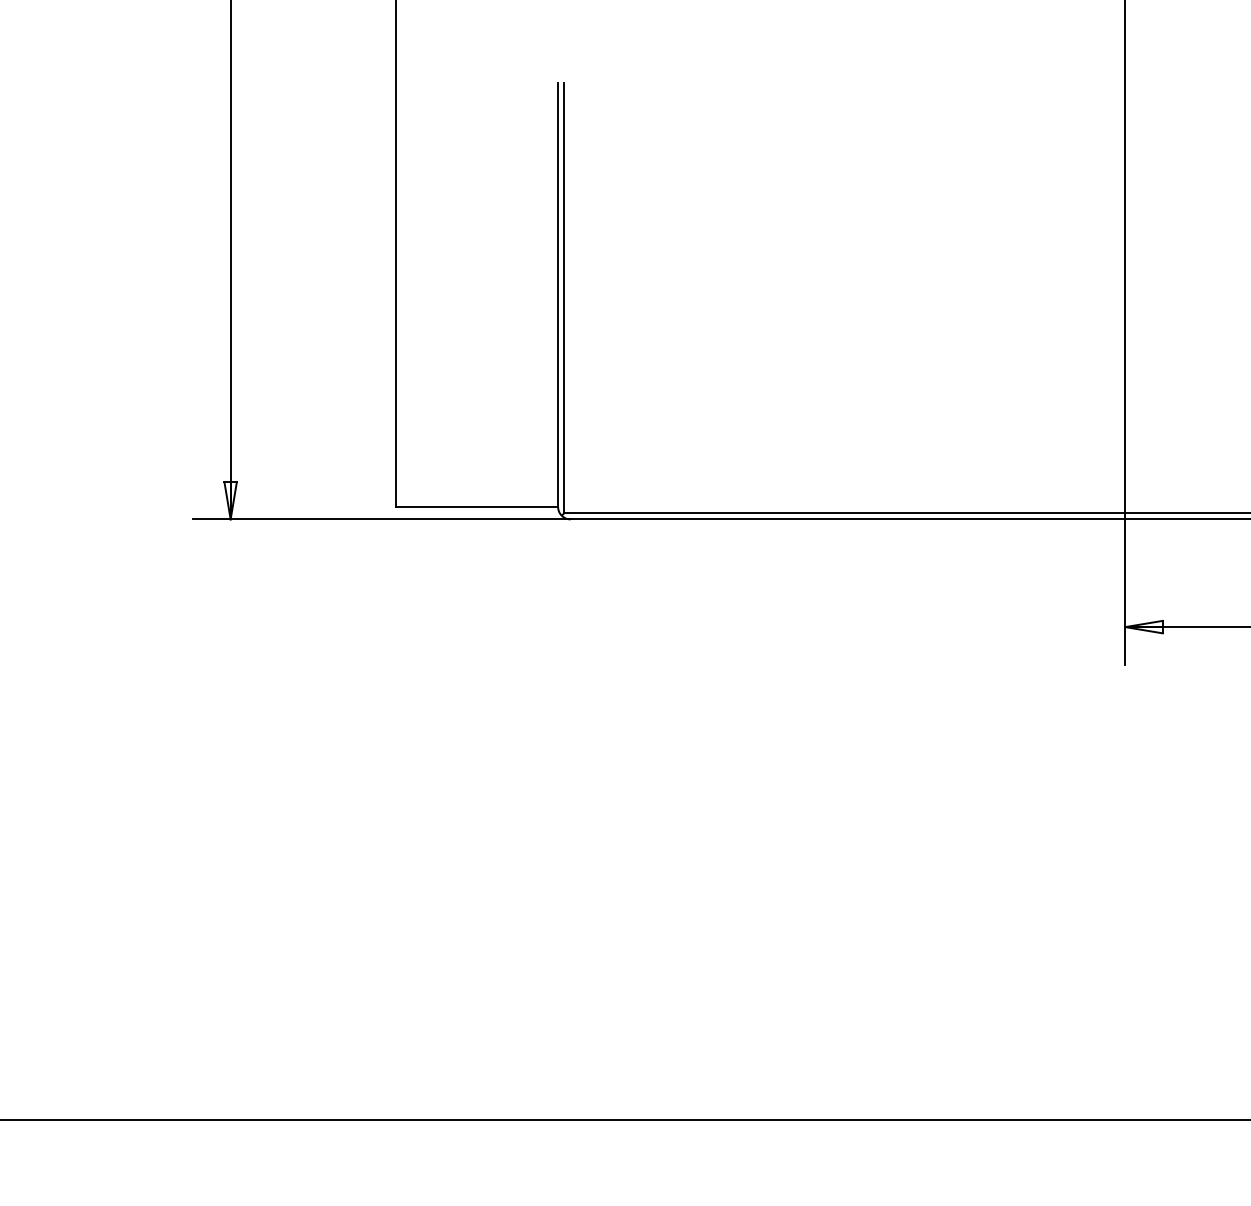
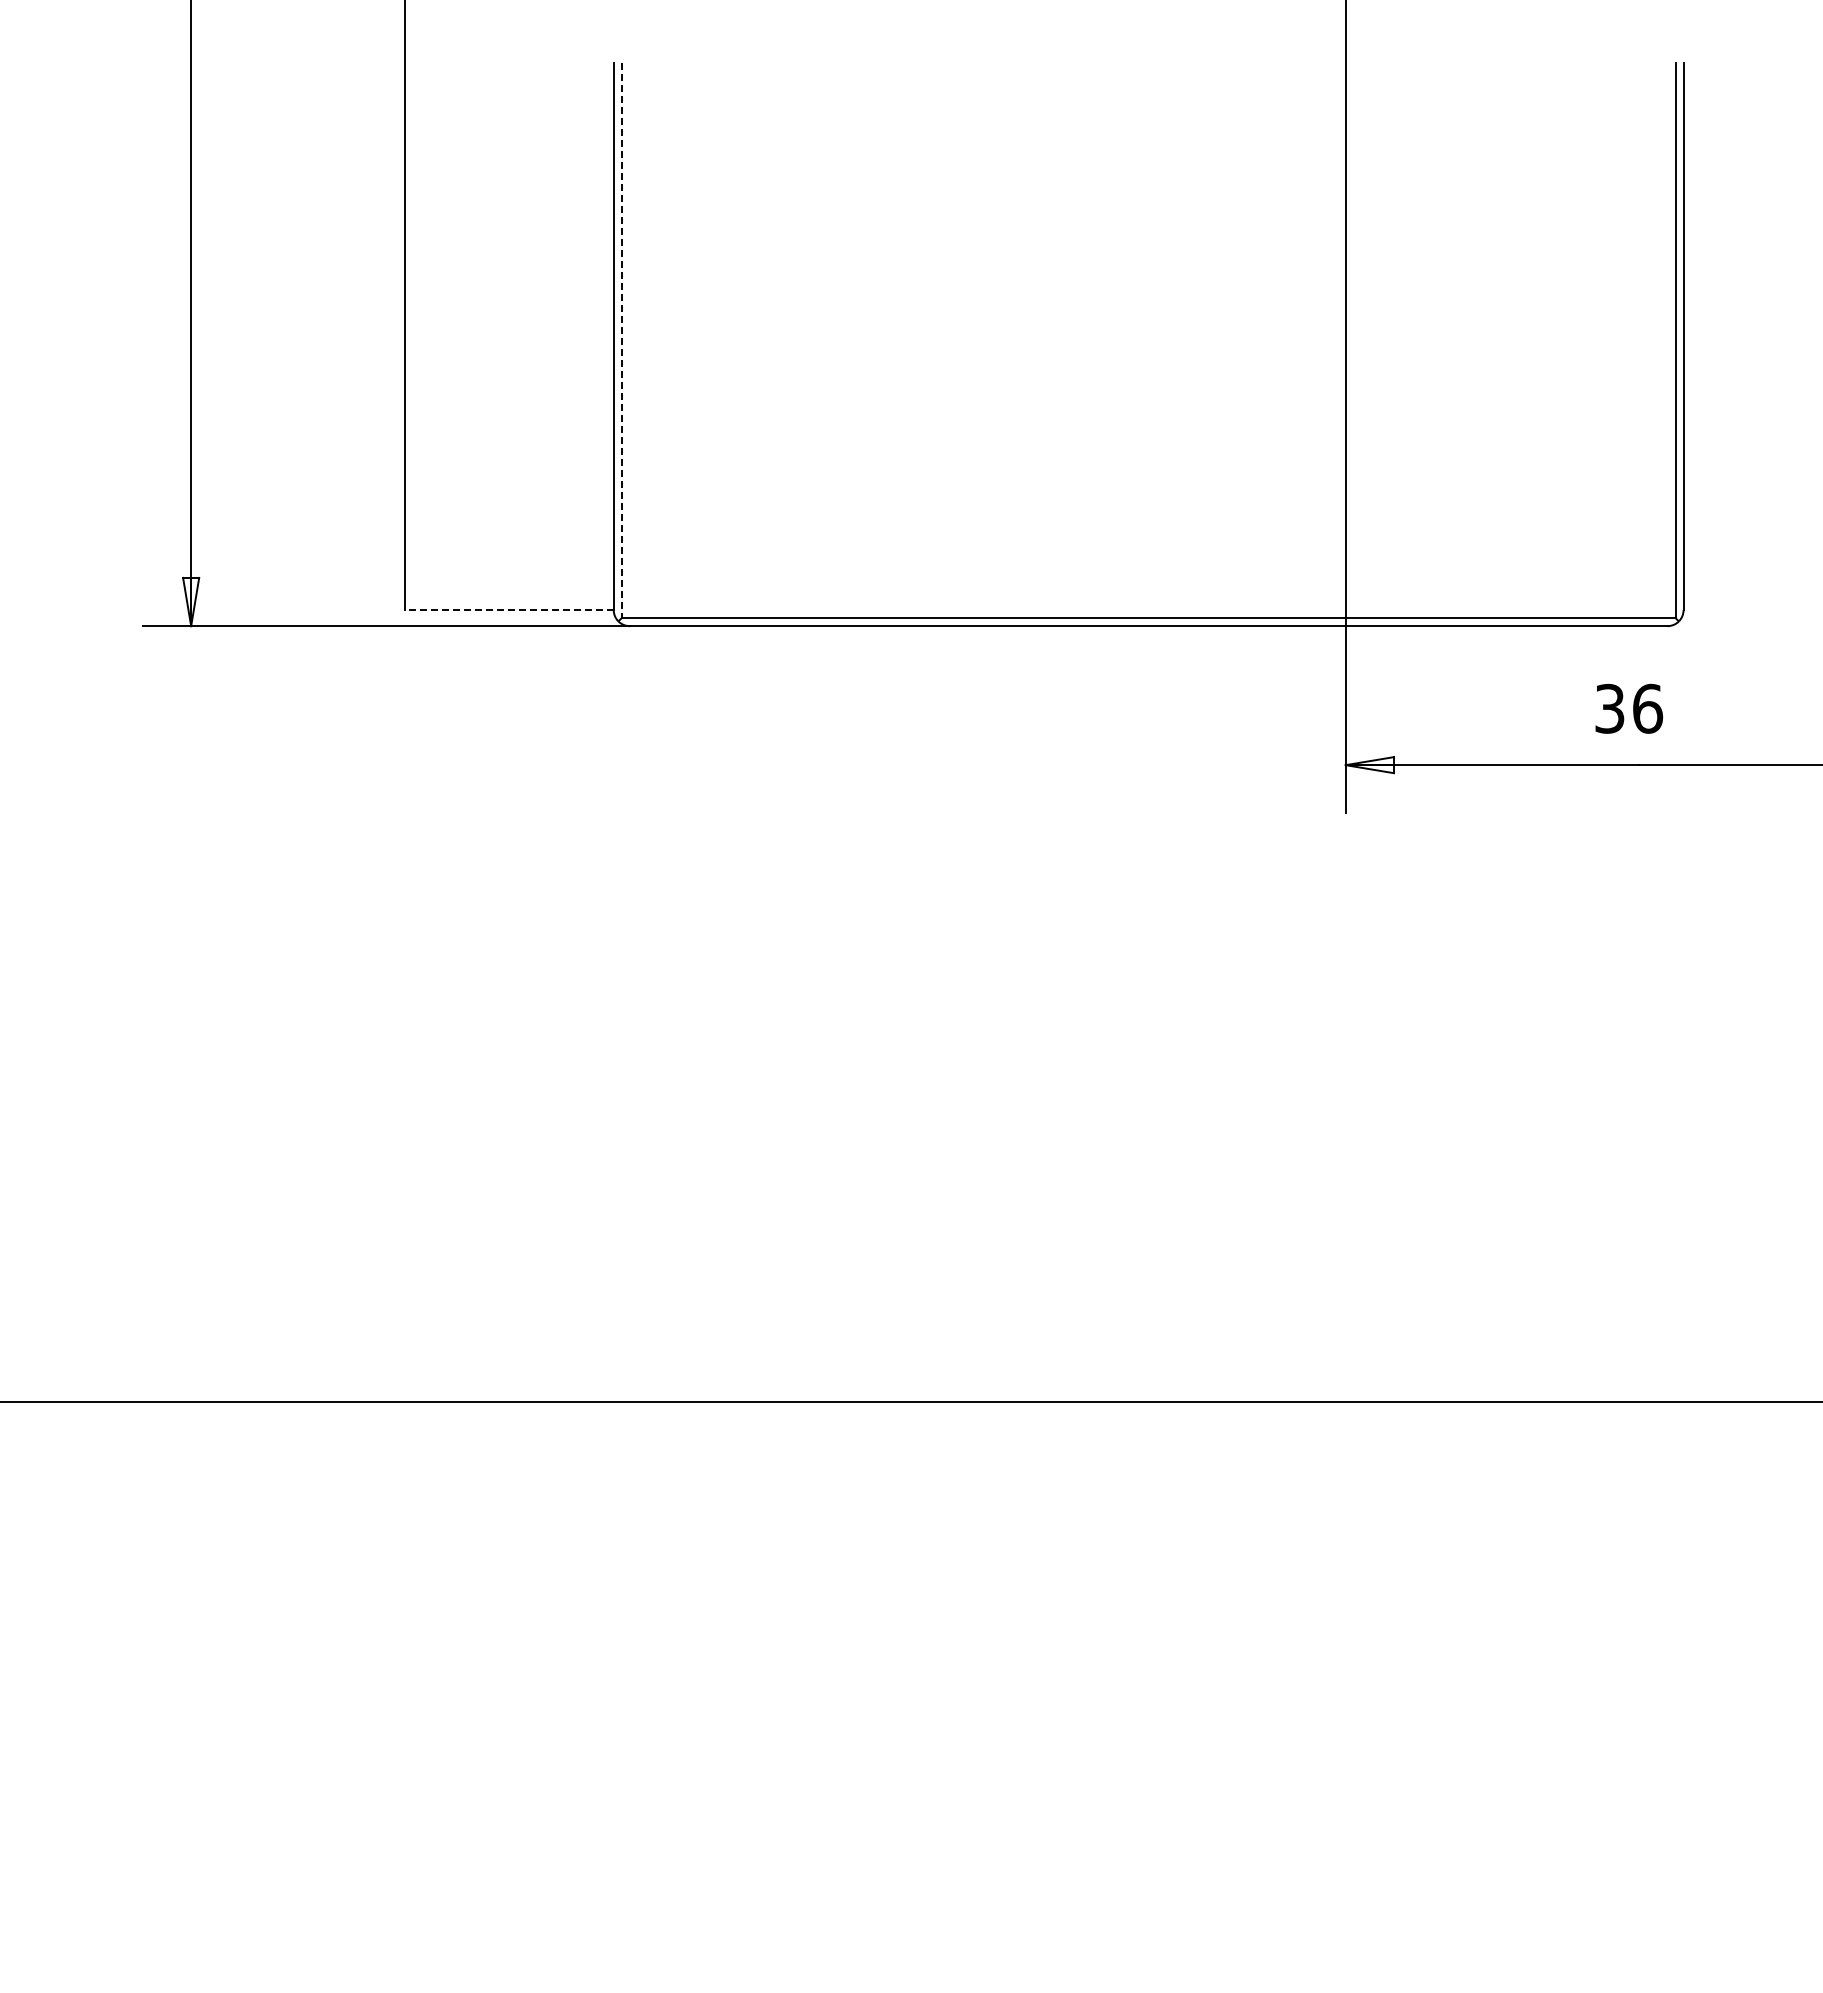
line: (564, 298) -> (621, 340), solid -> dashed
line: (477, 507) -> (509, 610), solid -> dashed

